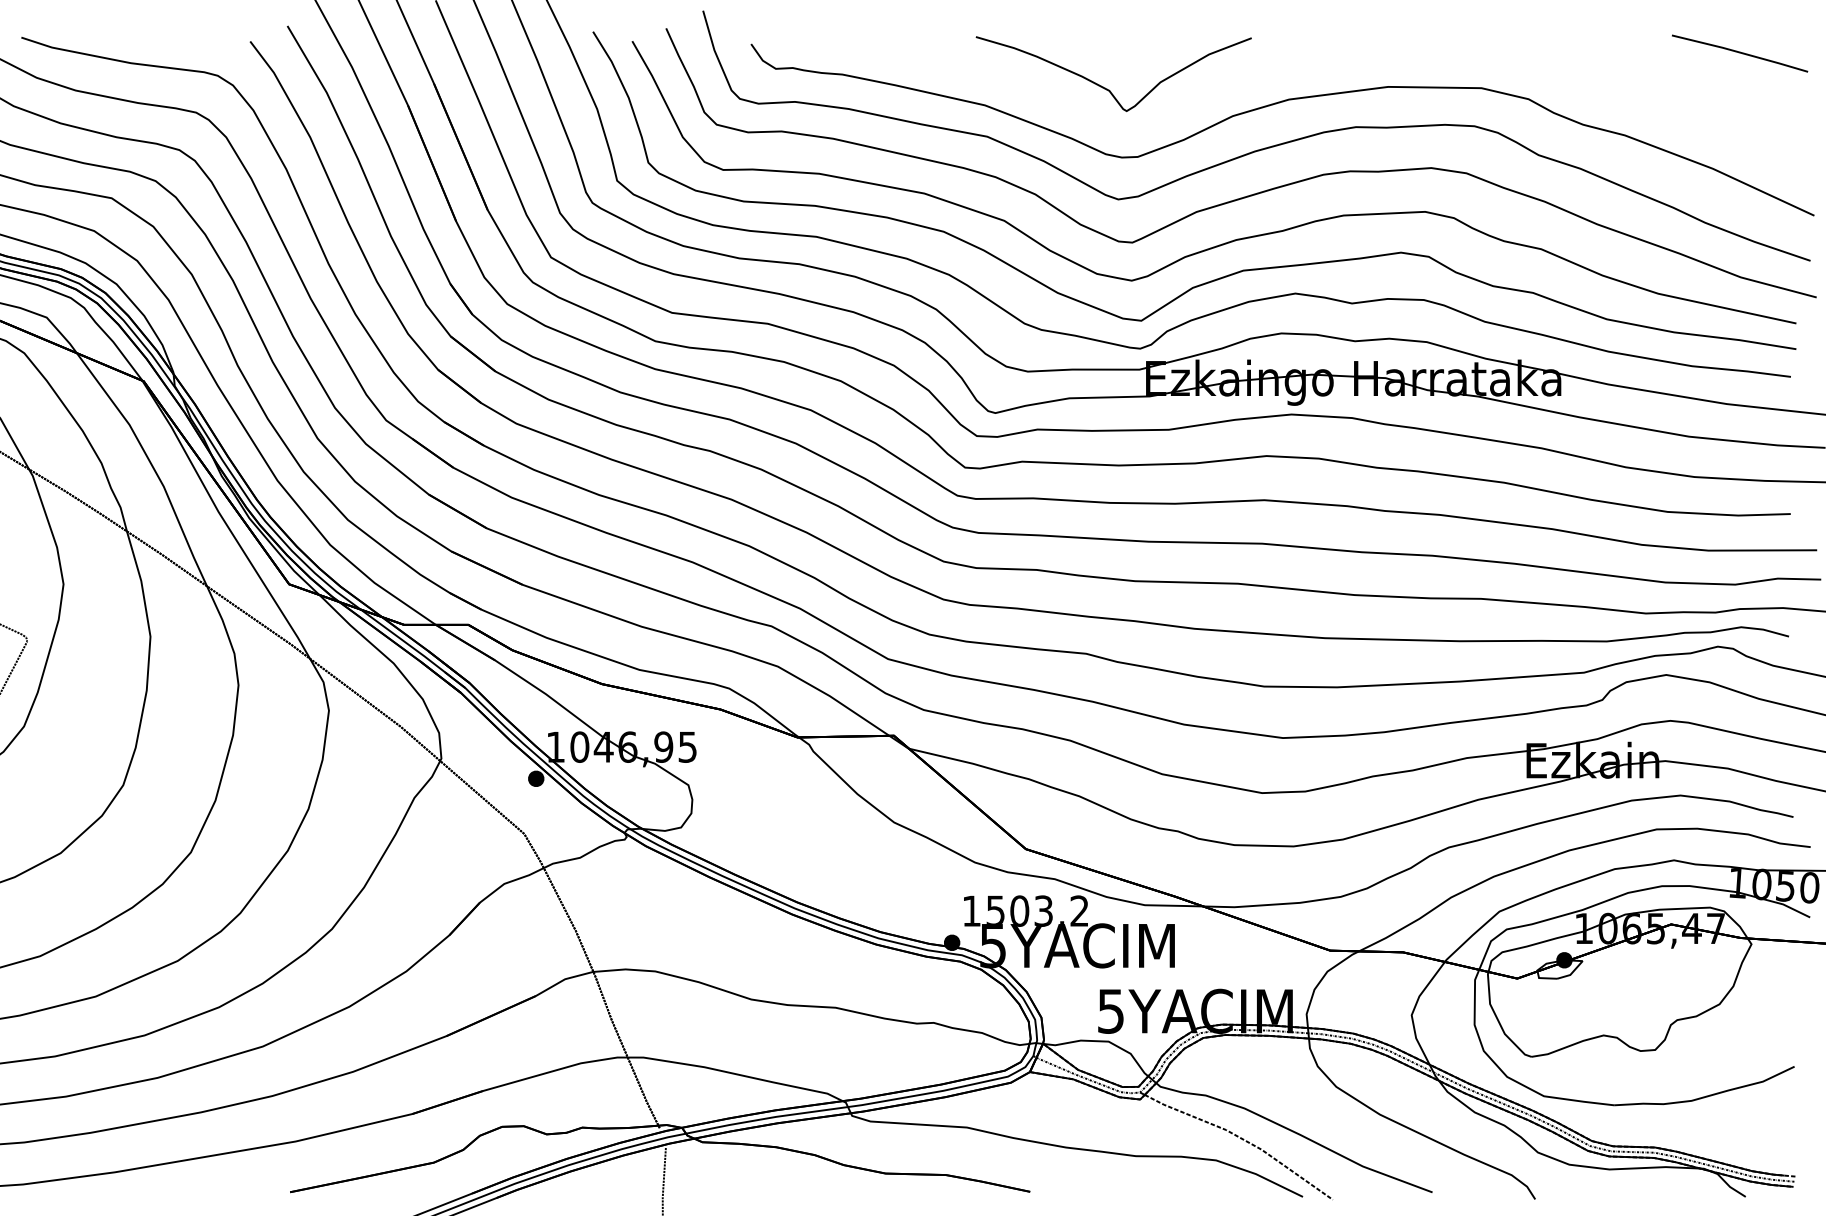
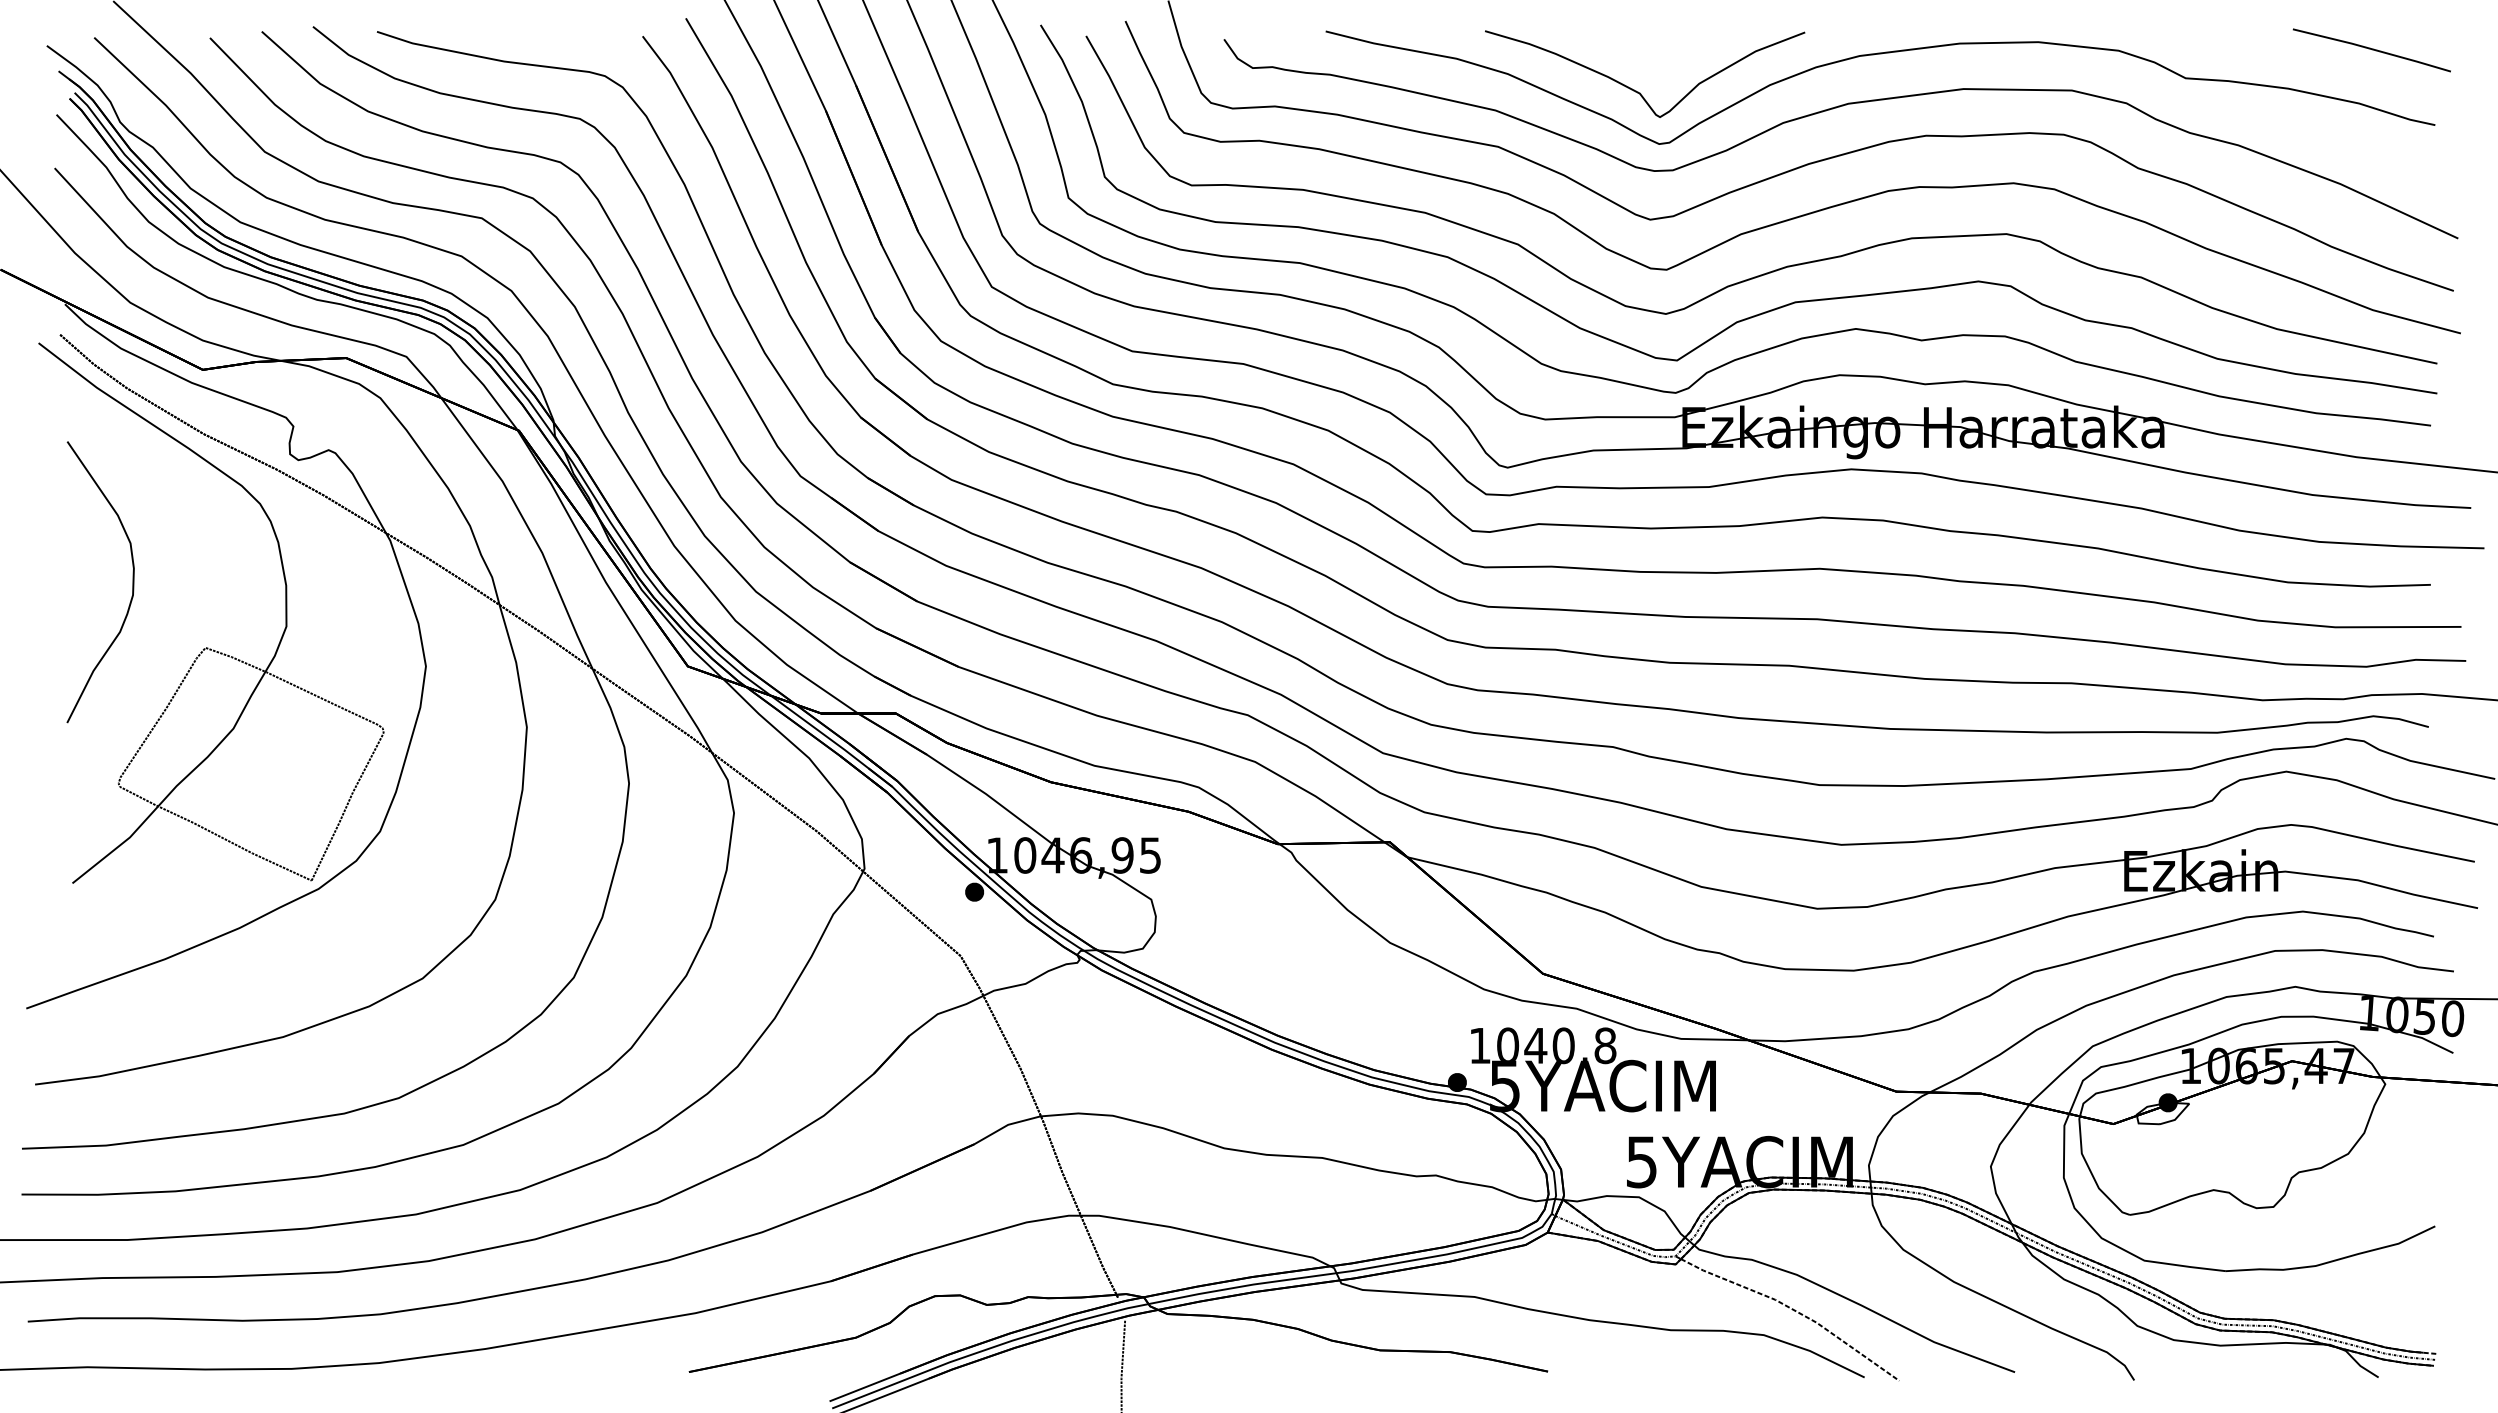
part: (1311, 58) -> (1874, 55), added
text: (1037, 910) -> (1556, 1045), 1503,2 -> 1040,8

